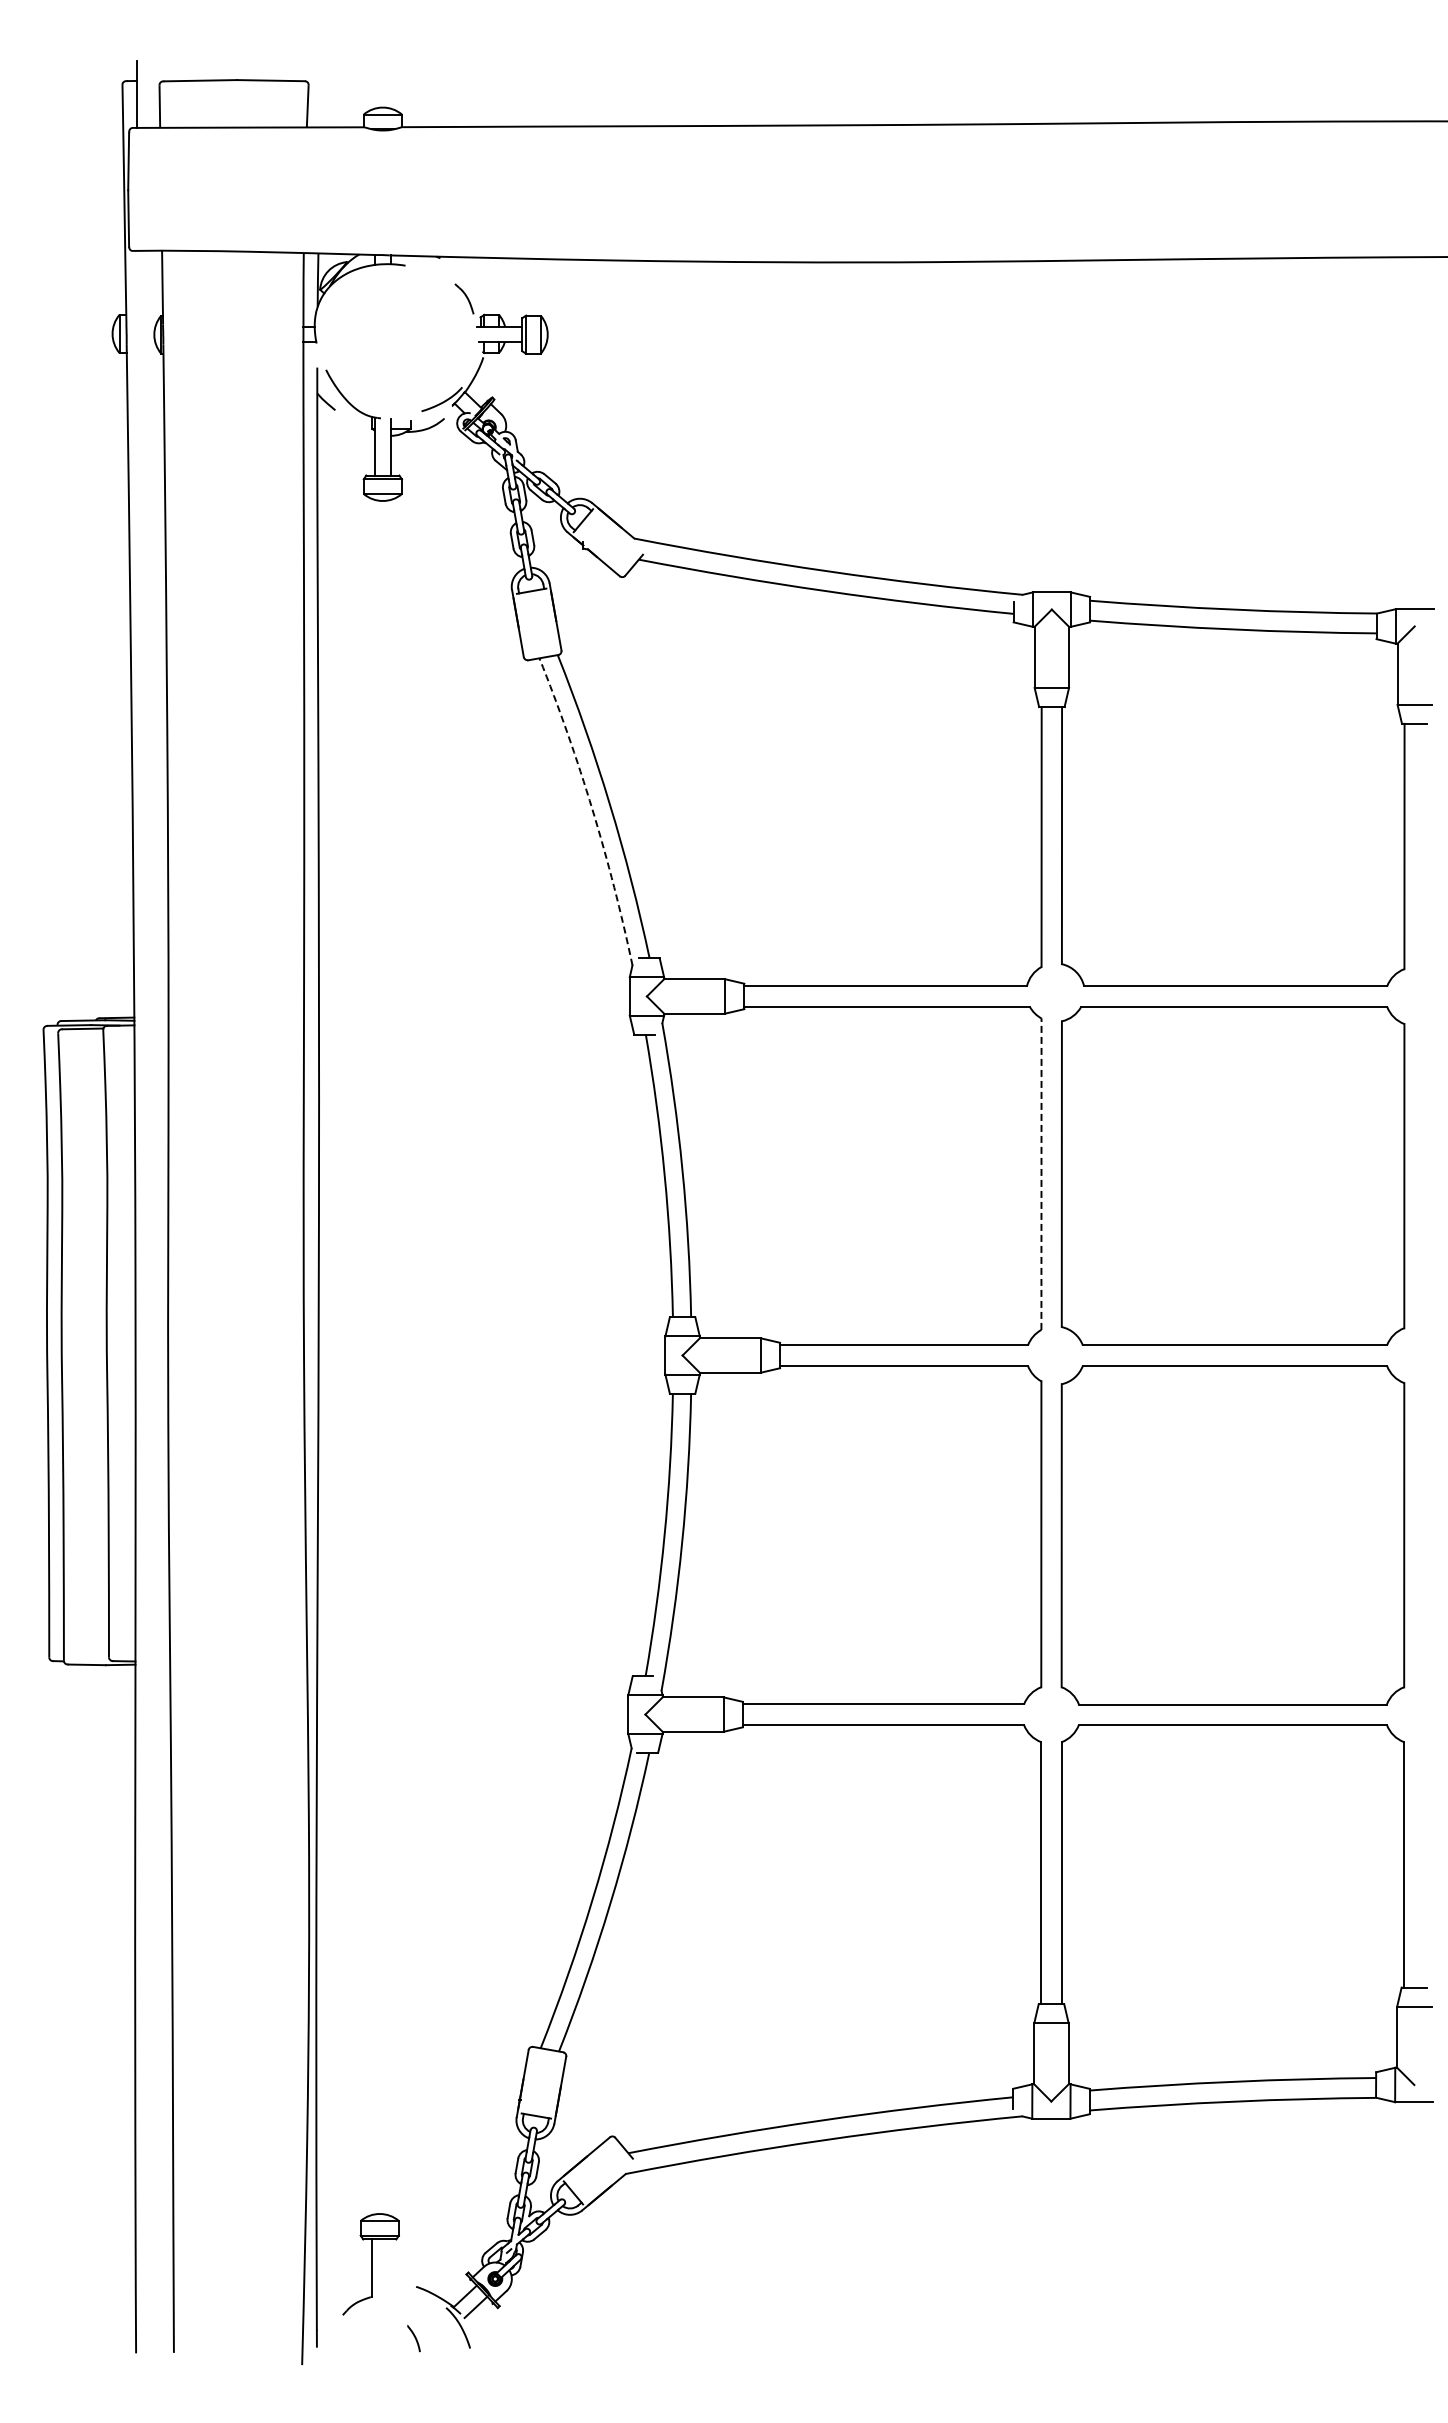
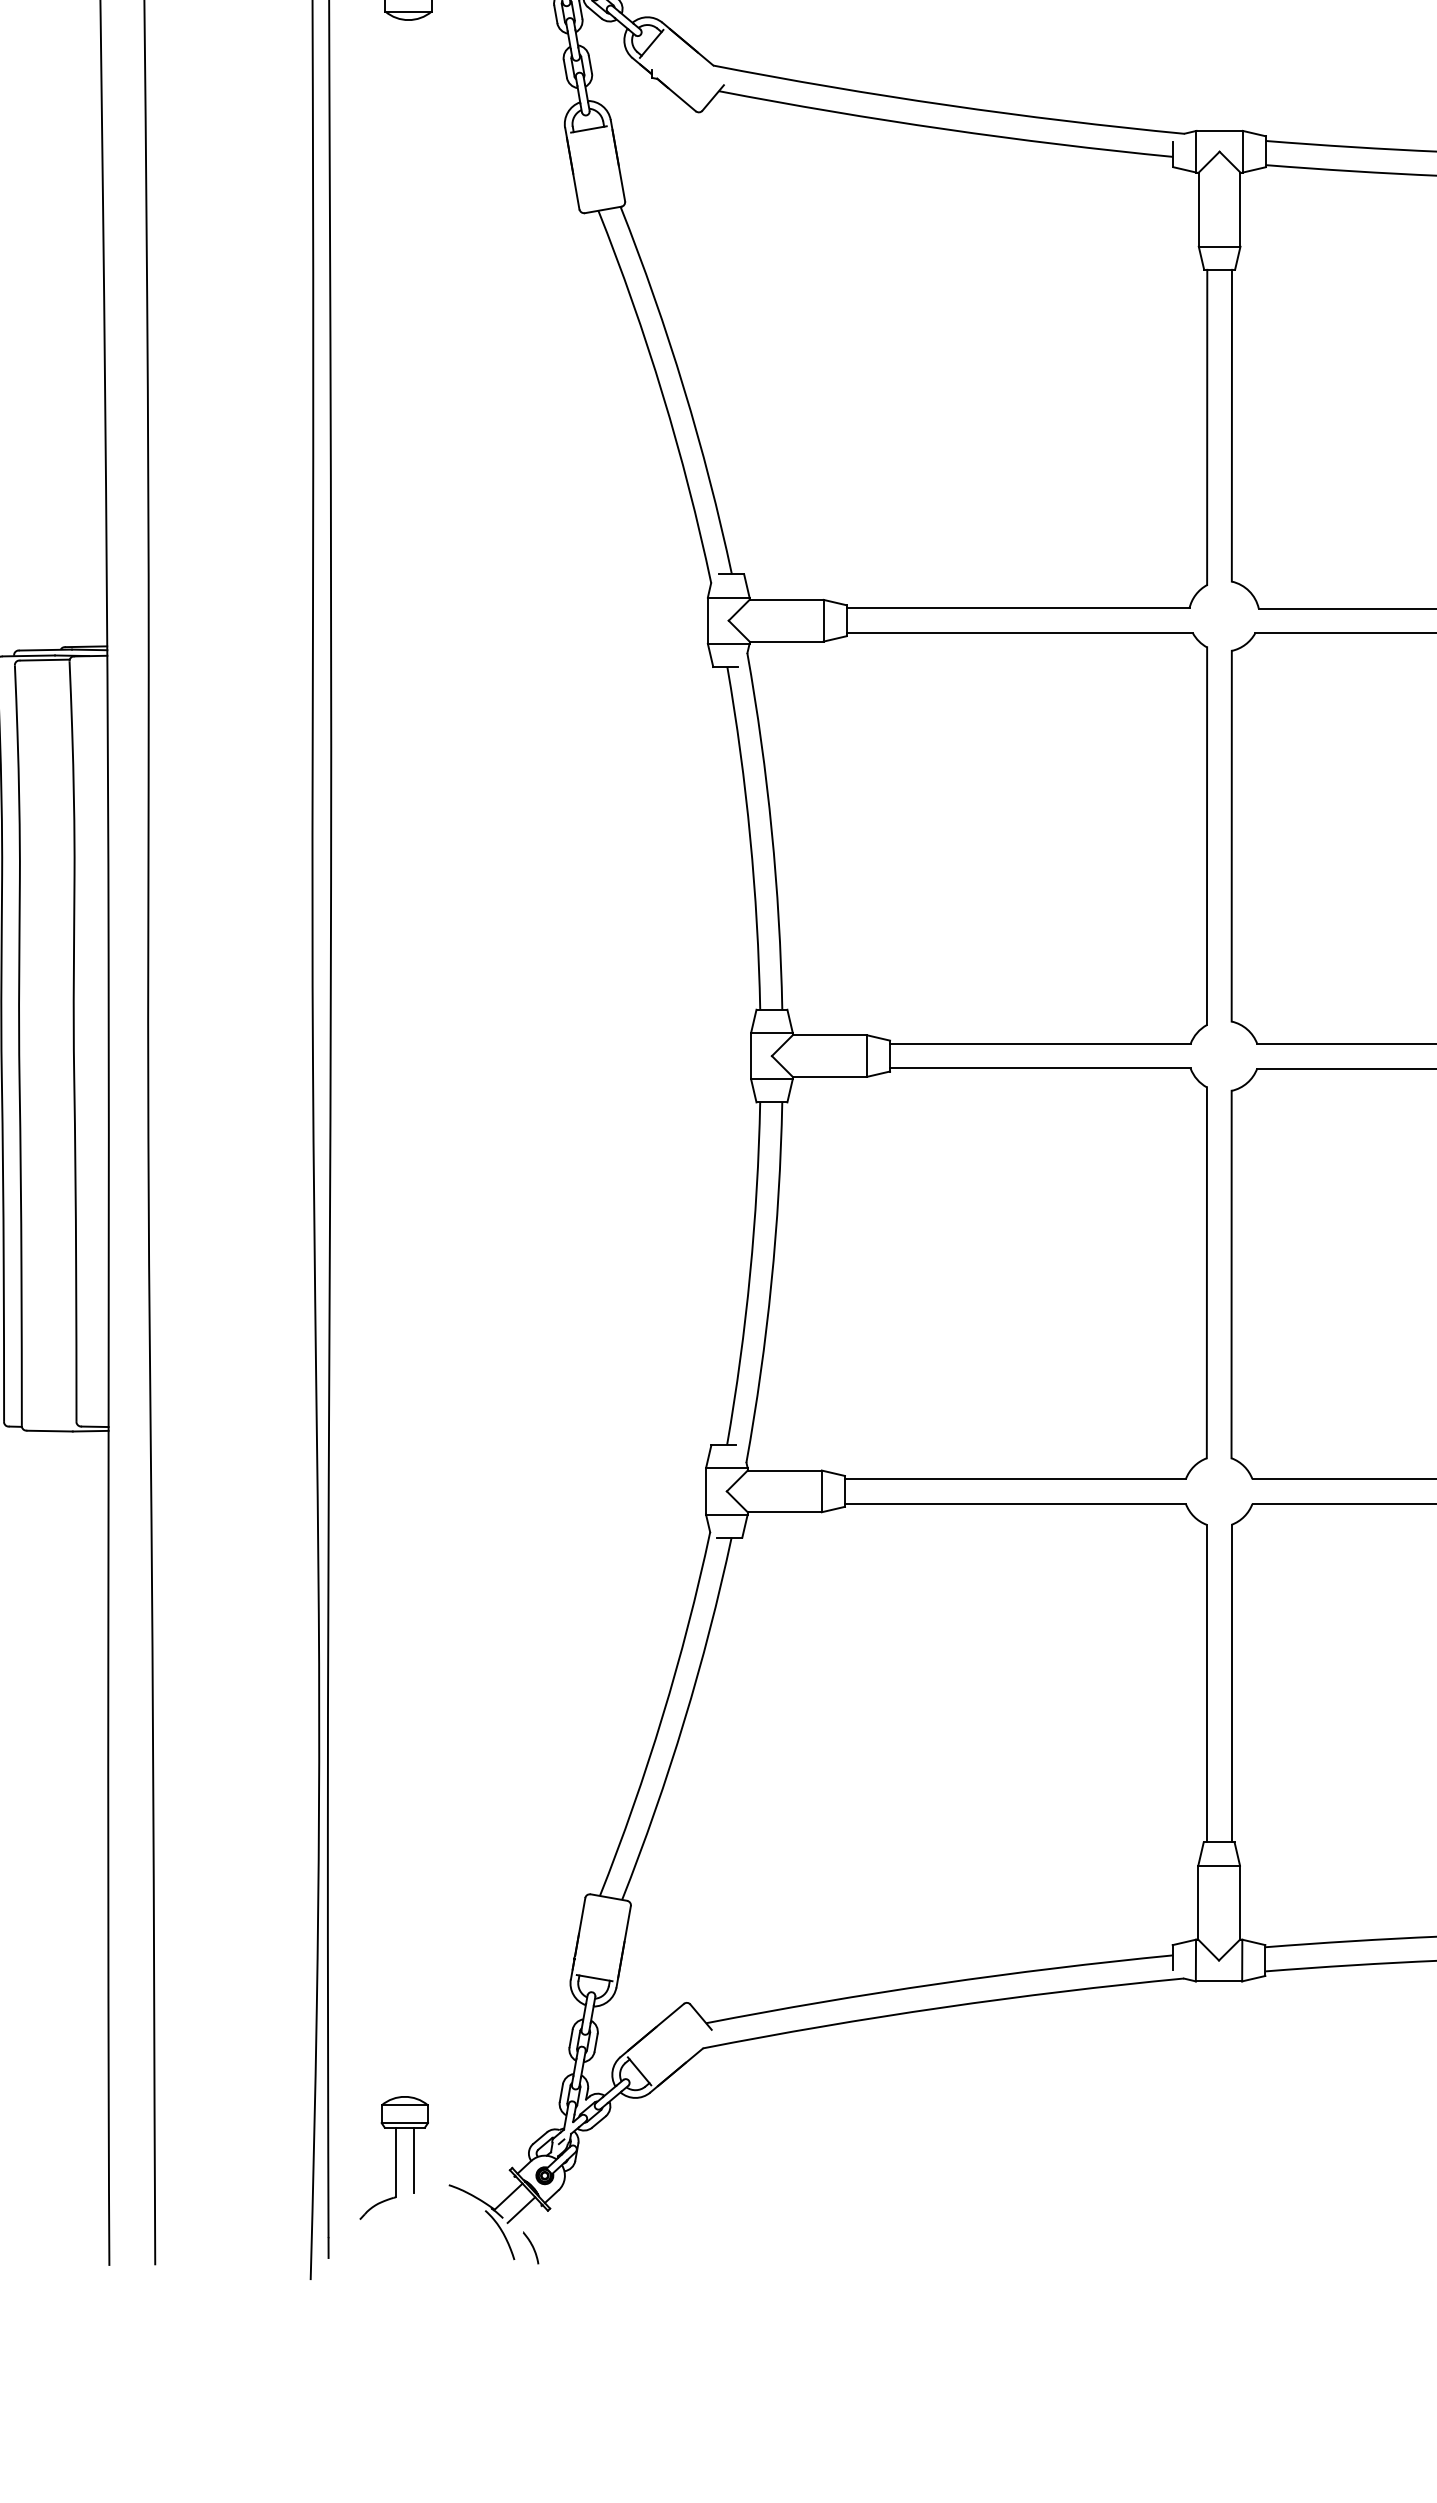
arc: (592, 809) -> (662, 394), dashed -> solid
line: (1041, 1174) -> (1207, 836), dashed -> solid
line: (387, 2266) -> (414, 2160), added
curve: (414, 2338) -> (531, 2247), moved

